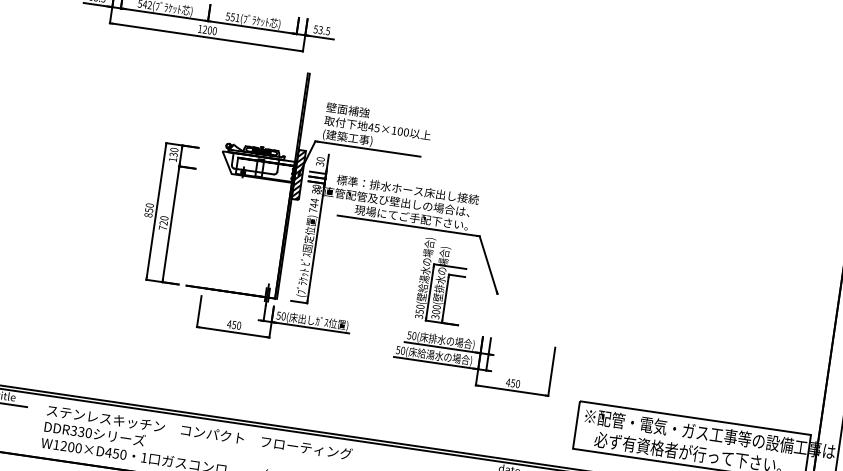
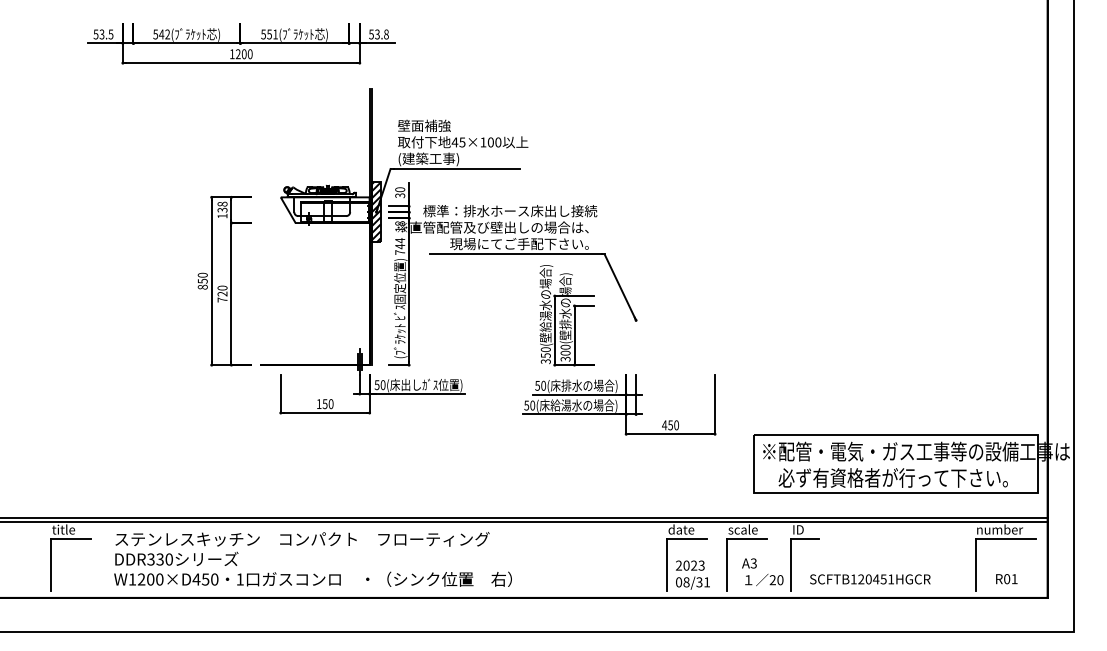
text: (328, 31) -> (386, 34), 53.5 -> 53.8
text: (174, 149) -> (222, 203), 130 -> 138
text: (316, 189) -> (400, 226), 30 -> 18
text: (228, 323) -> (318, 403), 450 -> 150

